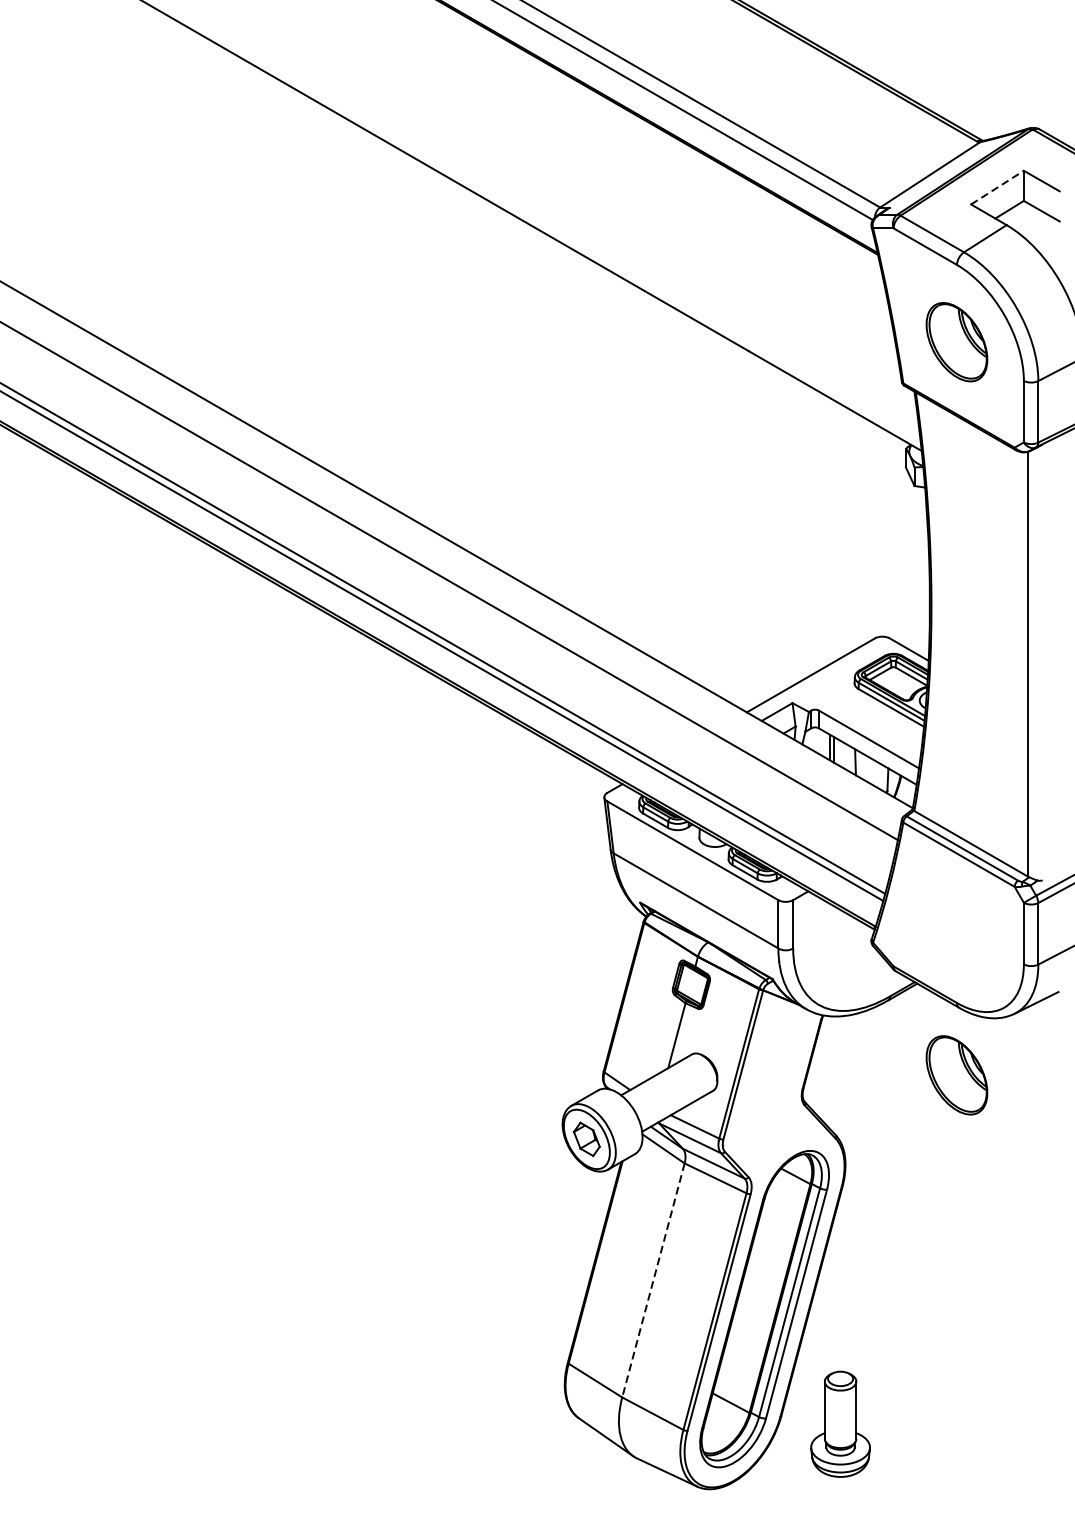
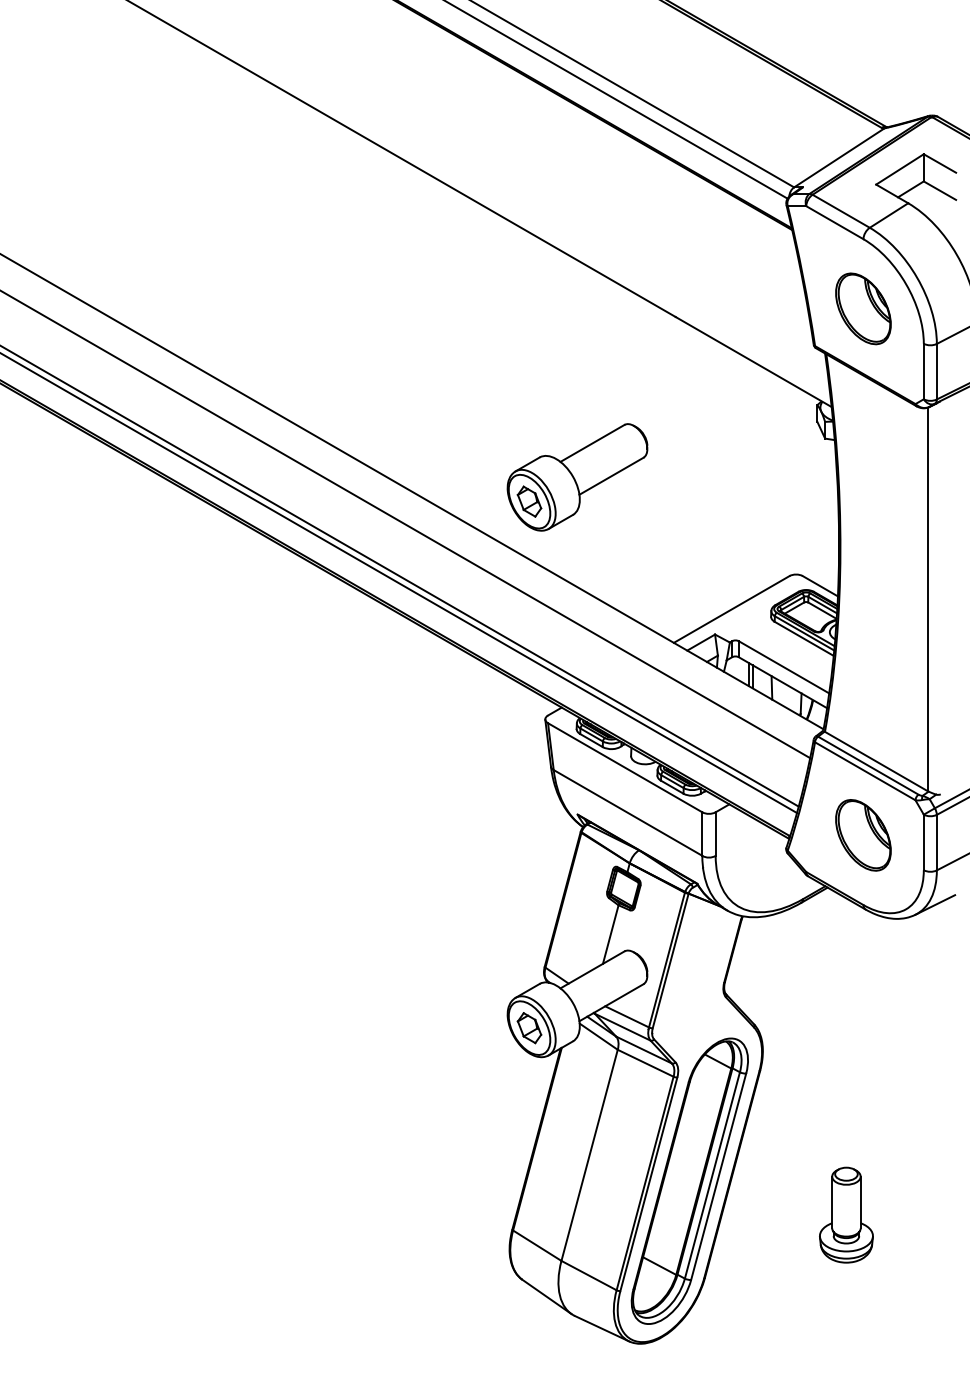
line: (998, 187) -> (900, 169), dashed -> solid
part: (640, 529) -> (577, 477), added
part: (957, 1075) -> (863, 835), moved
line: (653, 1280) -> (589, 1155), dashed -> solid
part: (840, 1423) -> (846, 1214), moved

